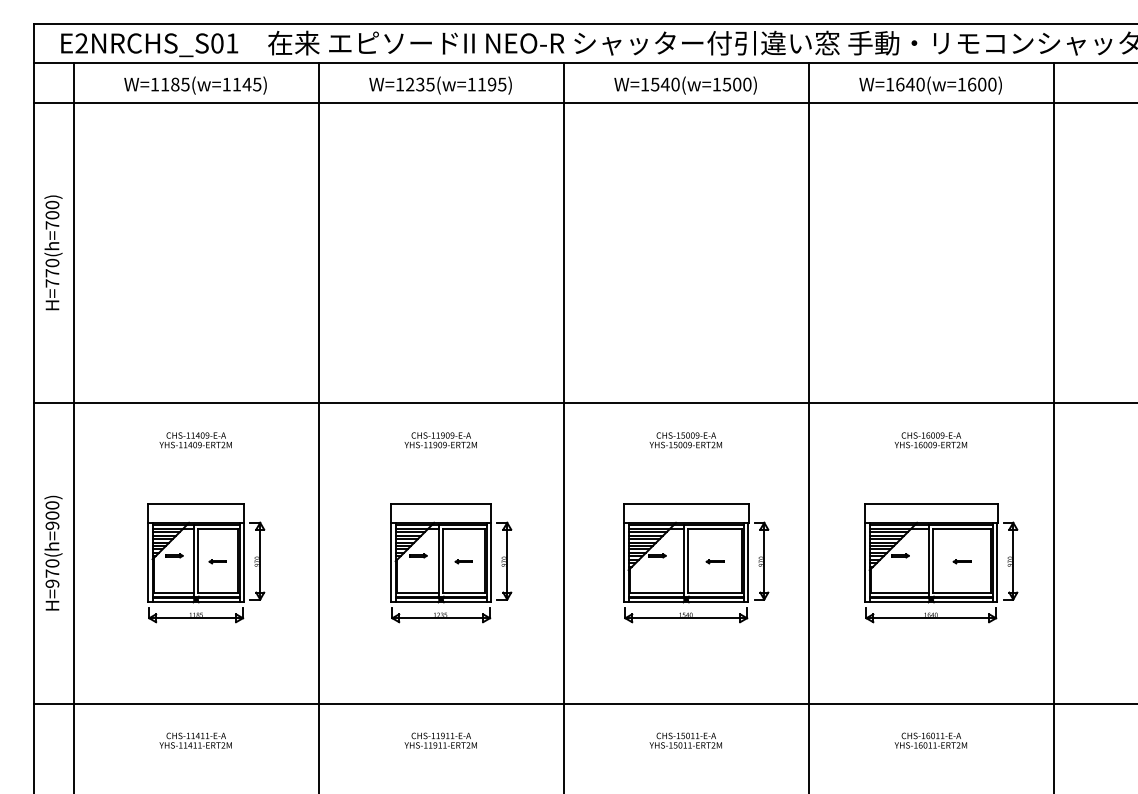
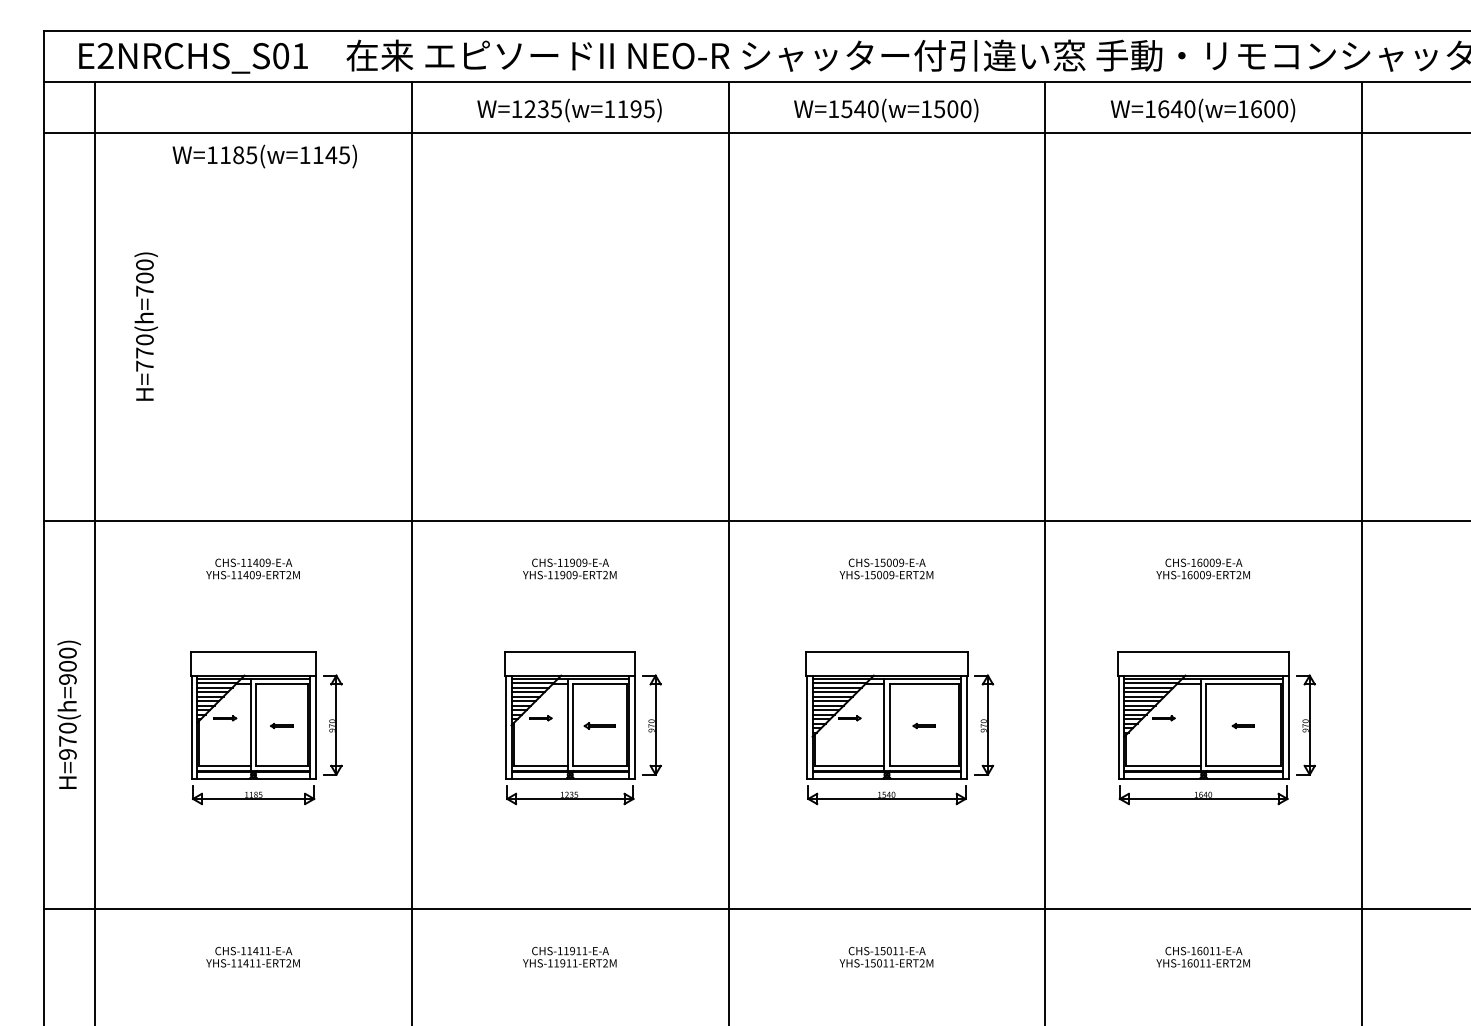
text: (195, 85) -> (264, 156), moved
text: (52, 252) -> (145, 326), moved
part: (463, 561) -> (599, 725), size x1.4

